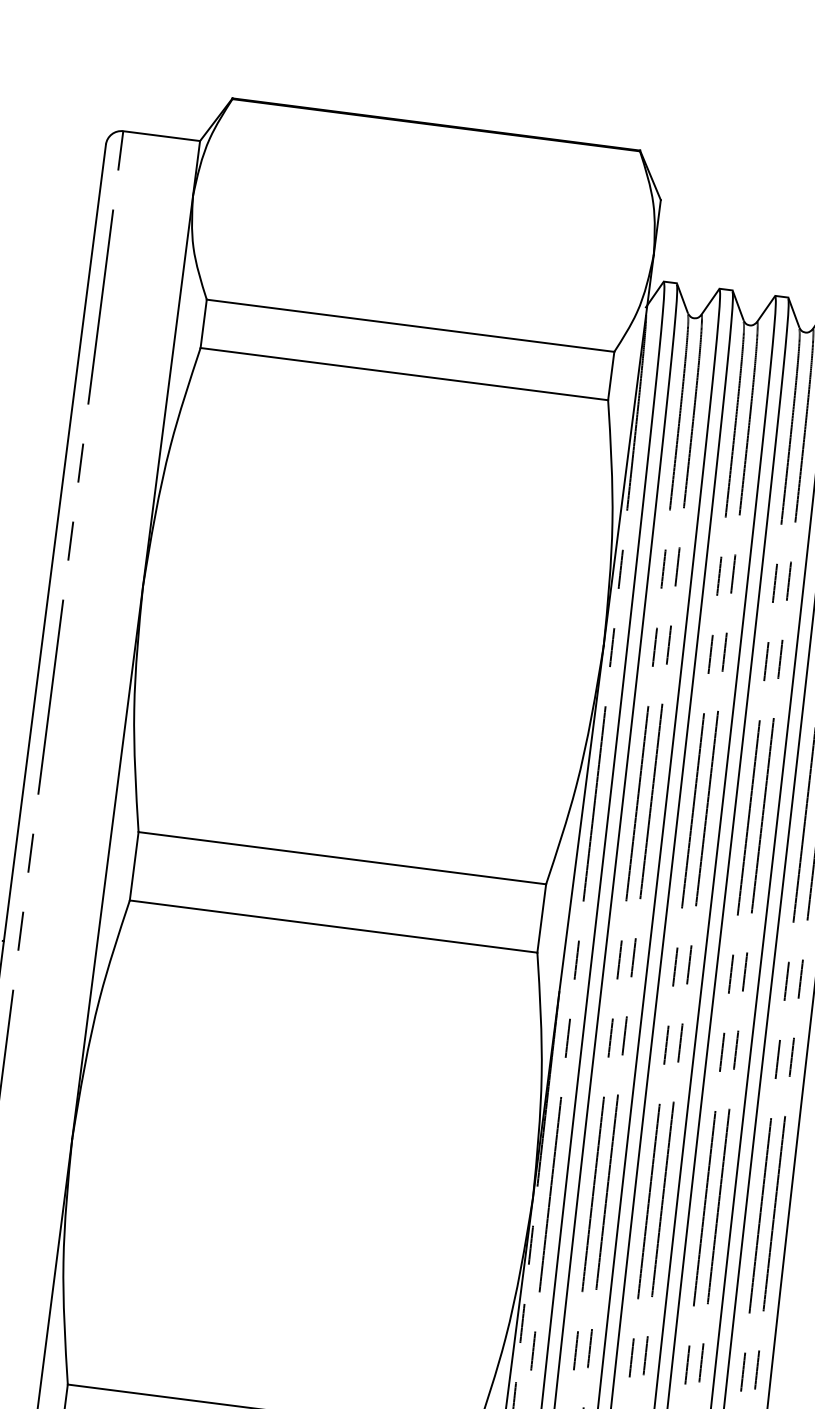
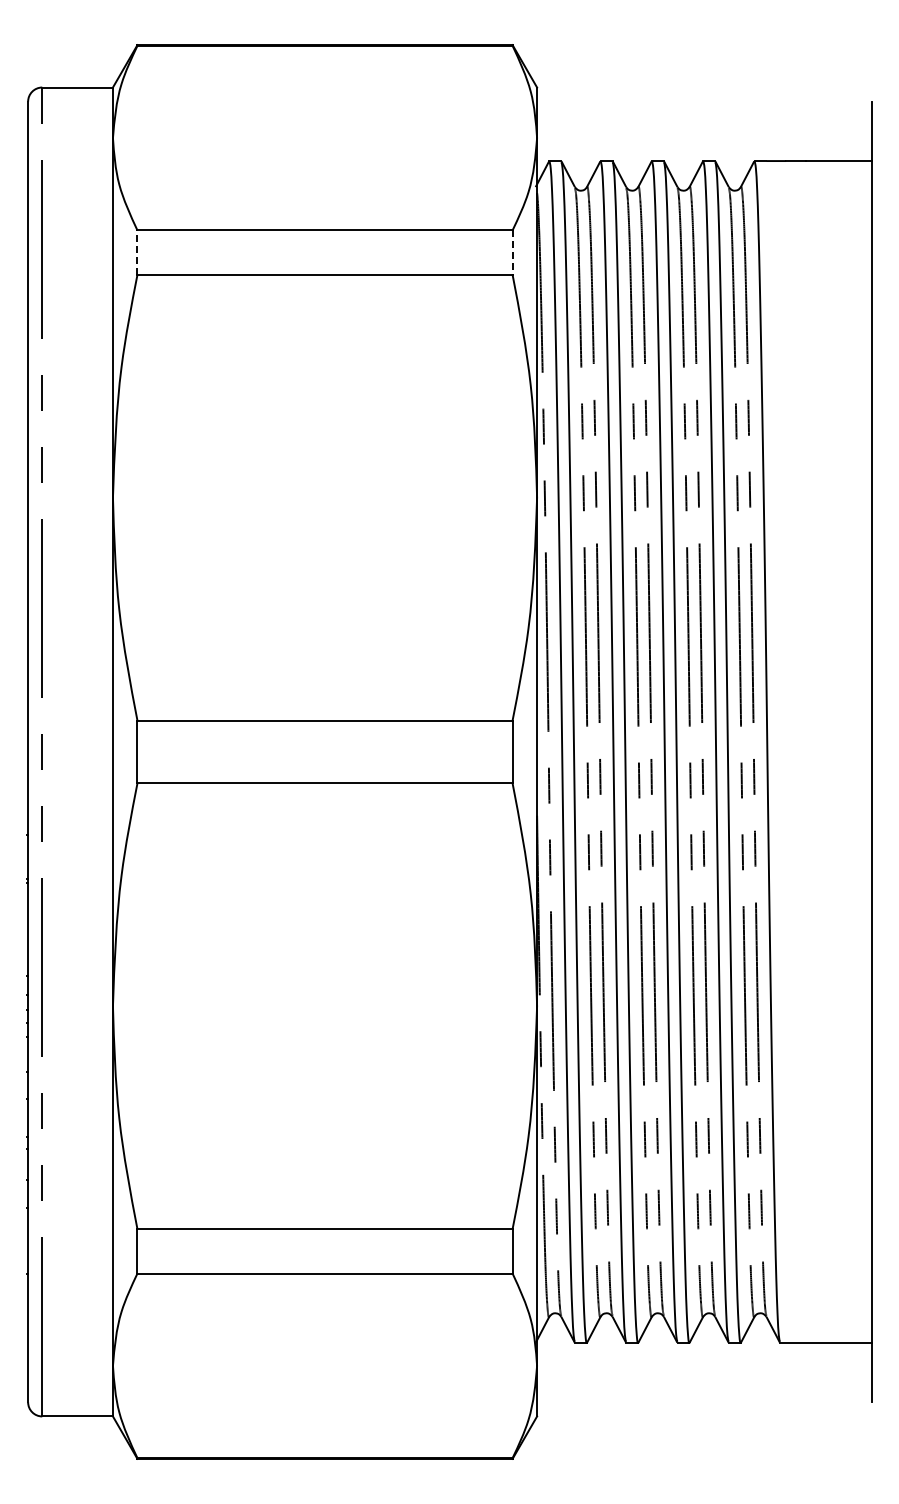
line: (203, 323) -> (137, 252), solid -> dashed
line: (611, 376) -> (512, 253), solid -> dashed

